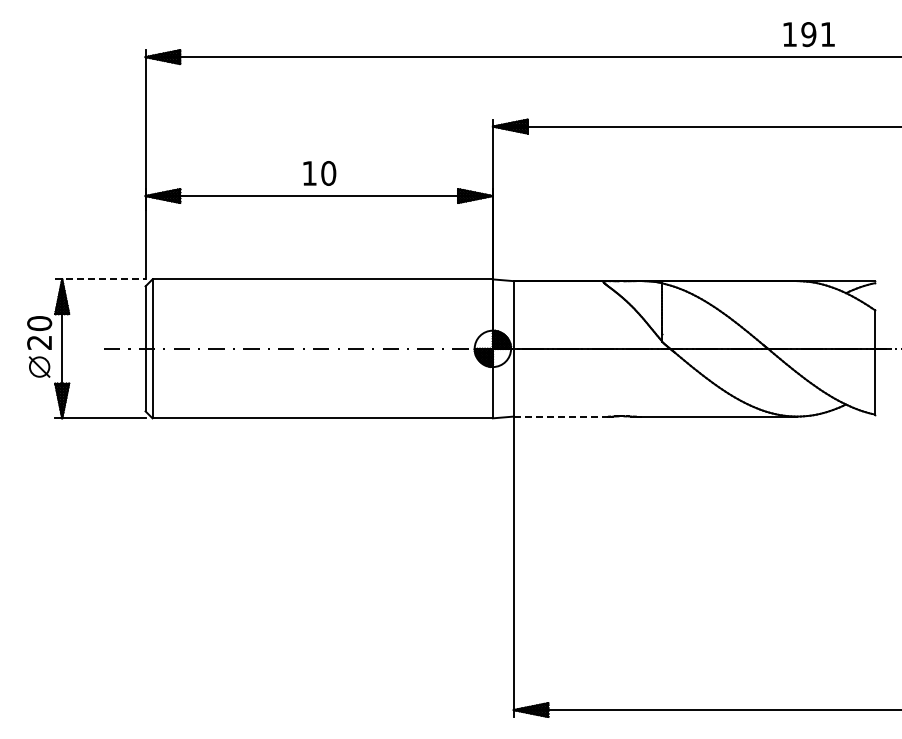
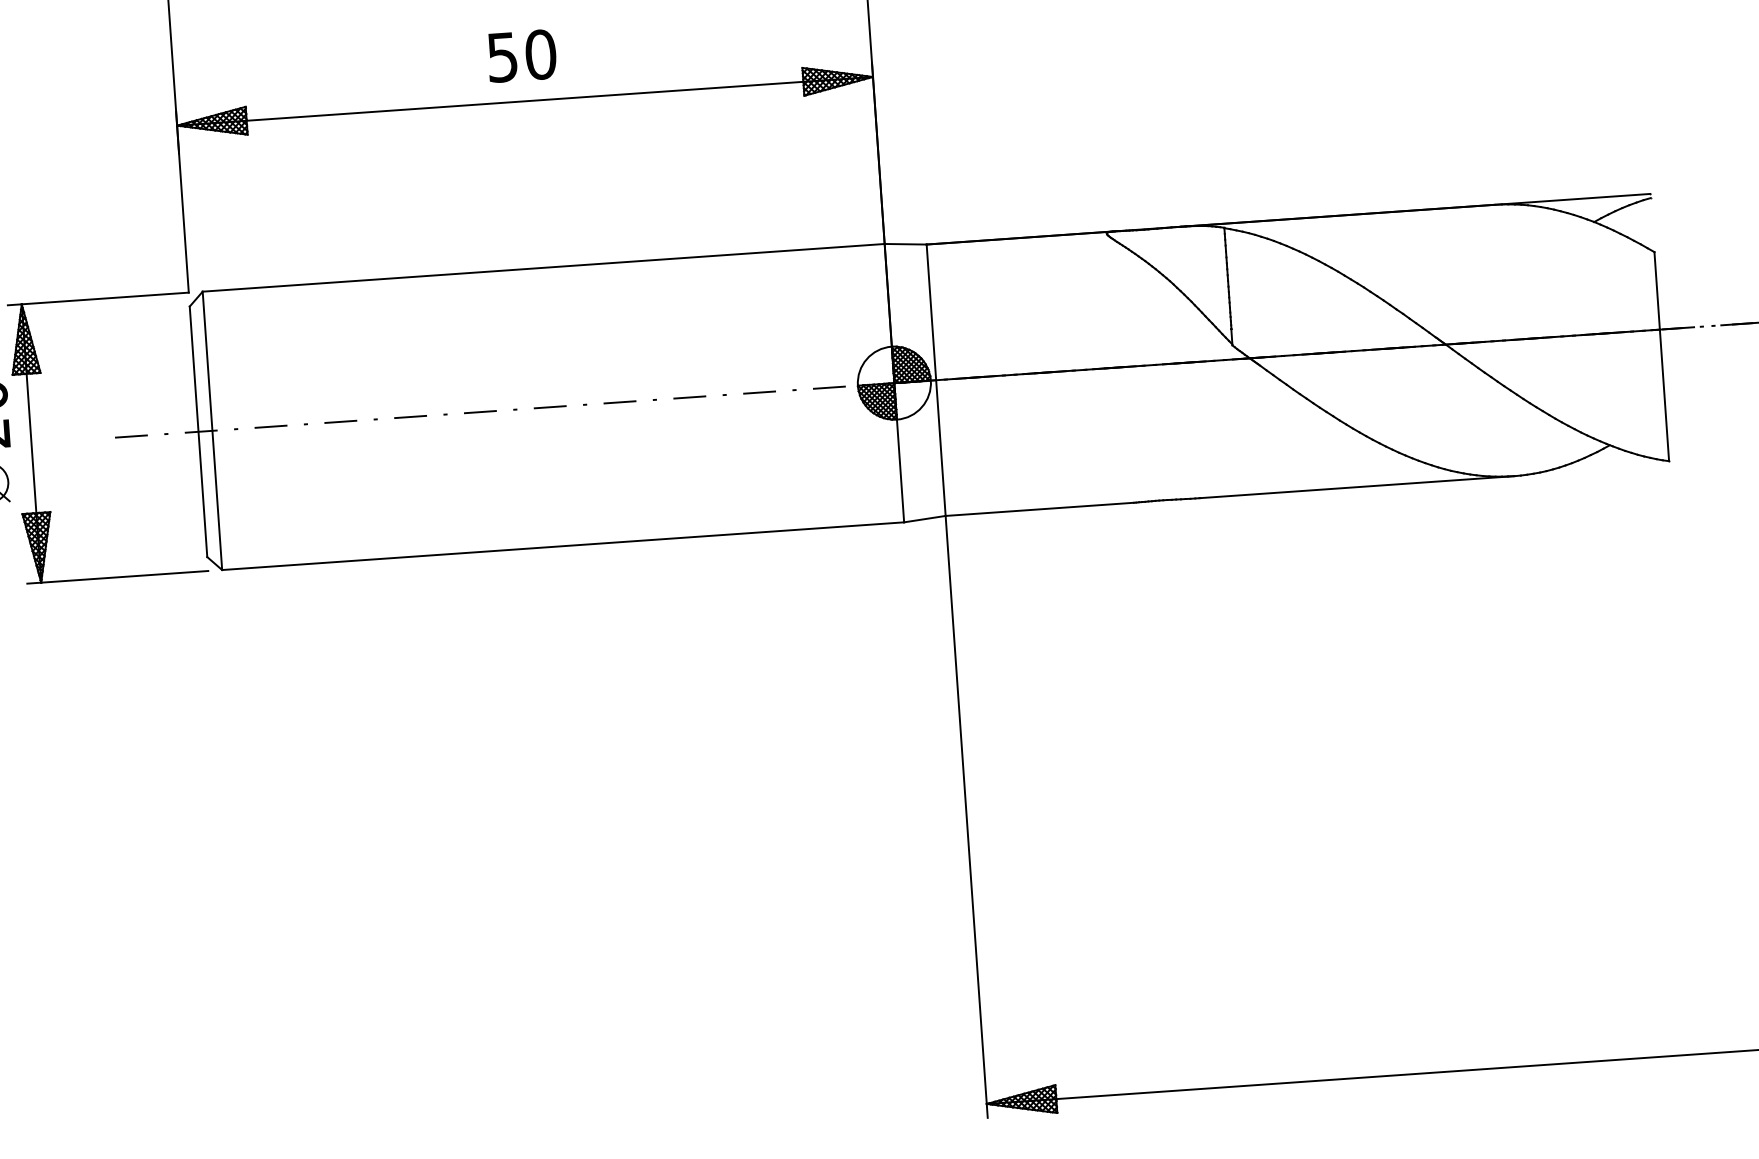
text: (309, 173) -> (502, 57), 10 -> 50
line: (100, 279) -> (98, 299), dashed -> solid
line: (560, 416) -> (1039, 509), dashed -> solid

